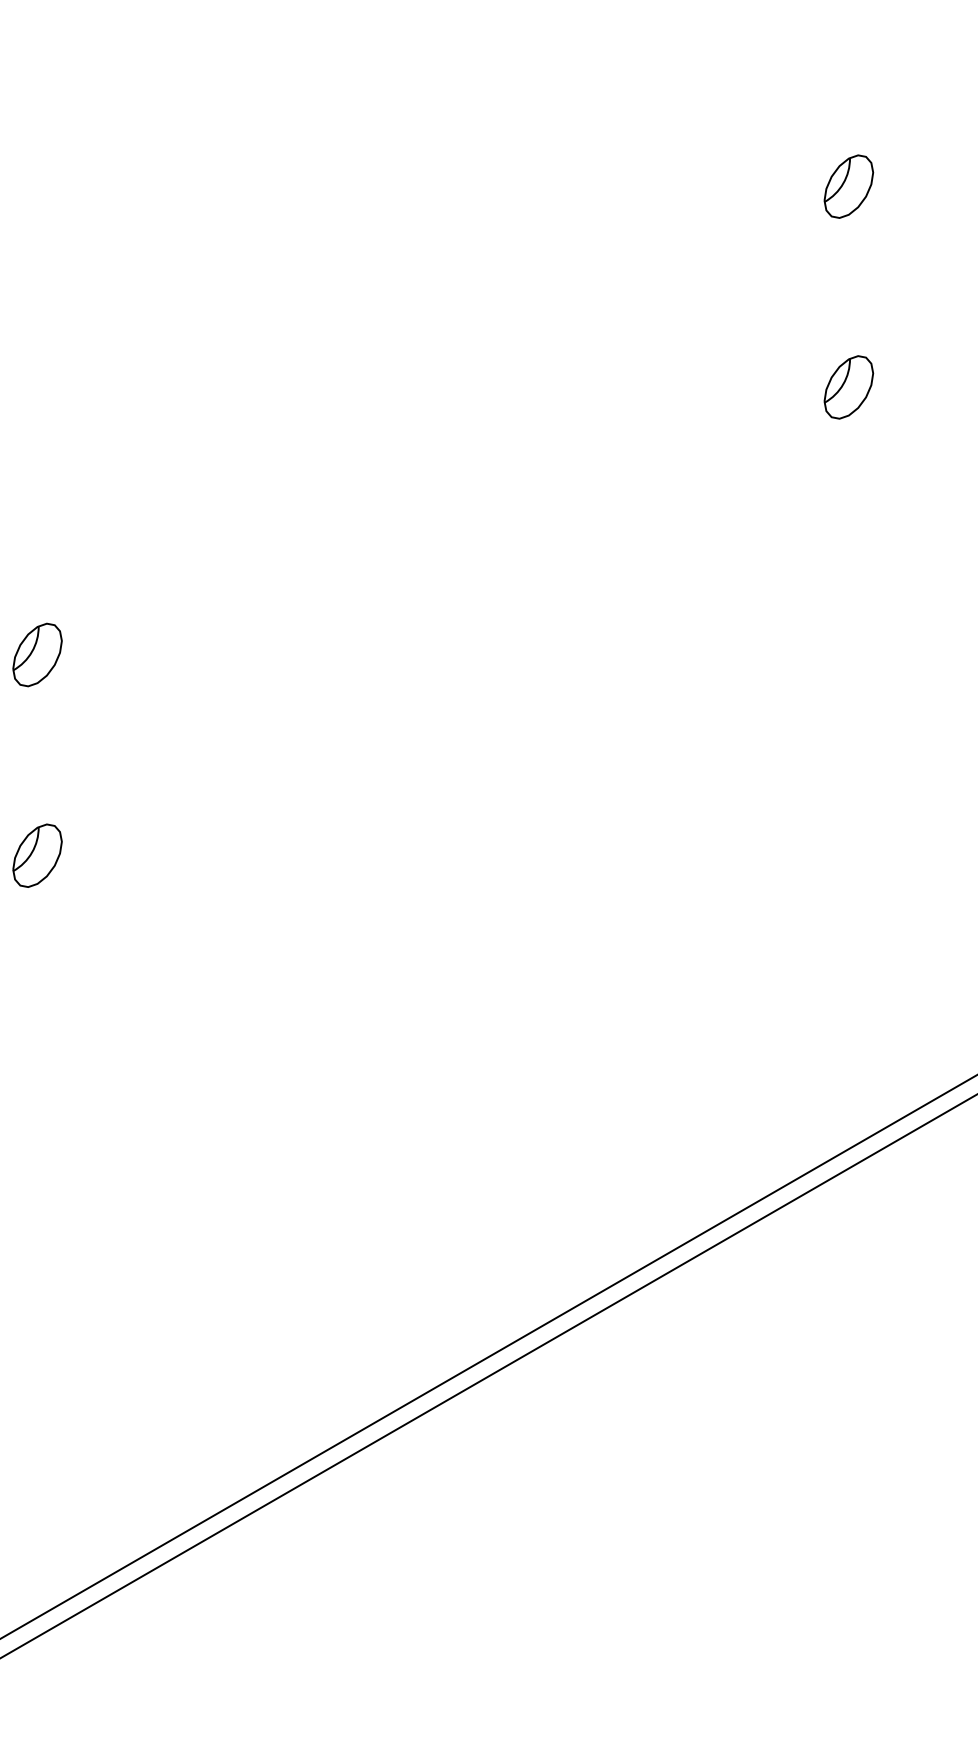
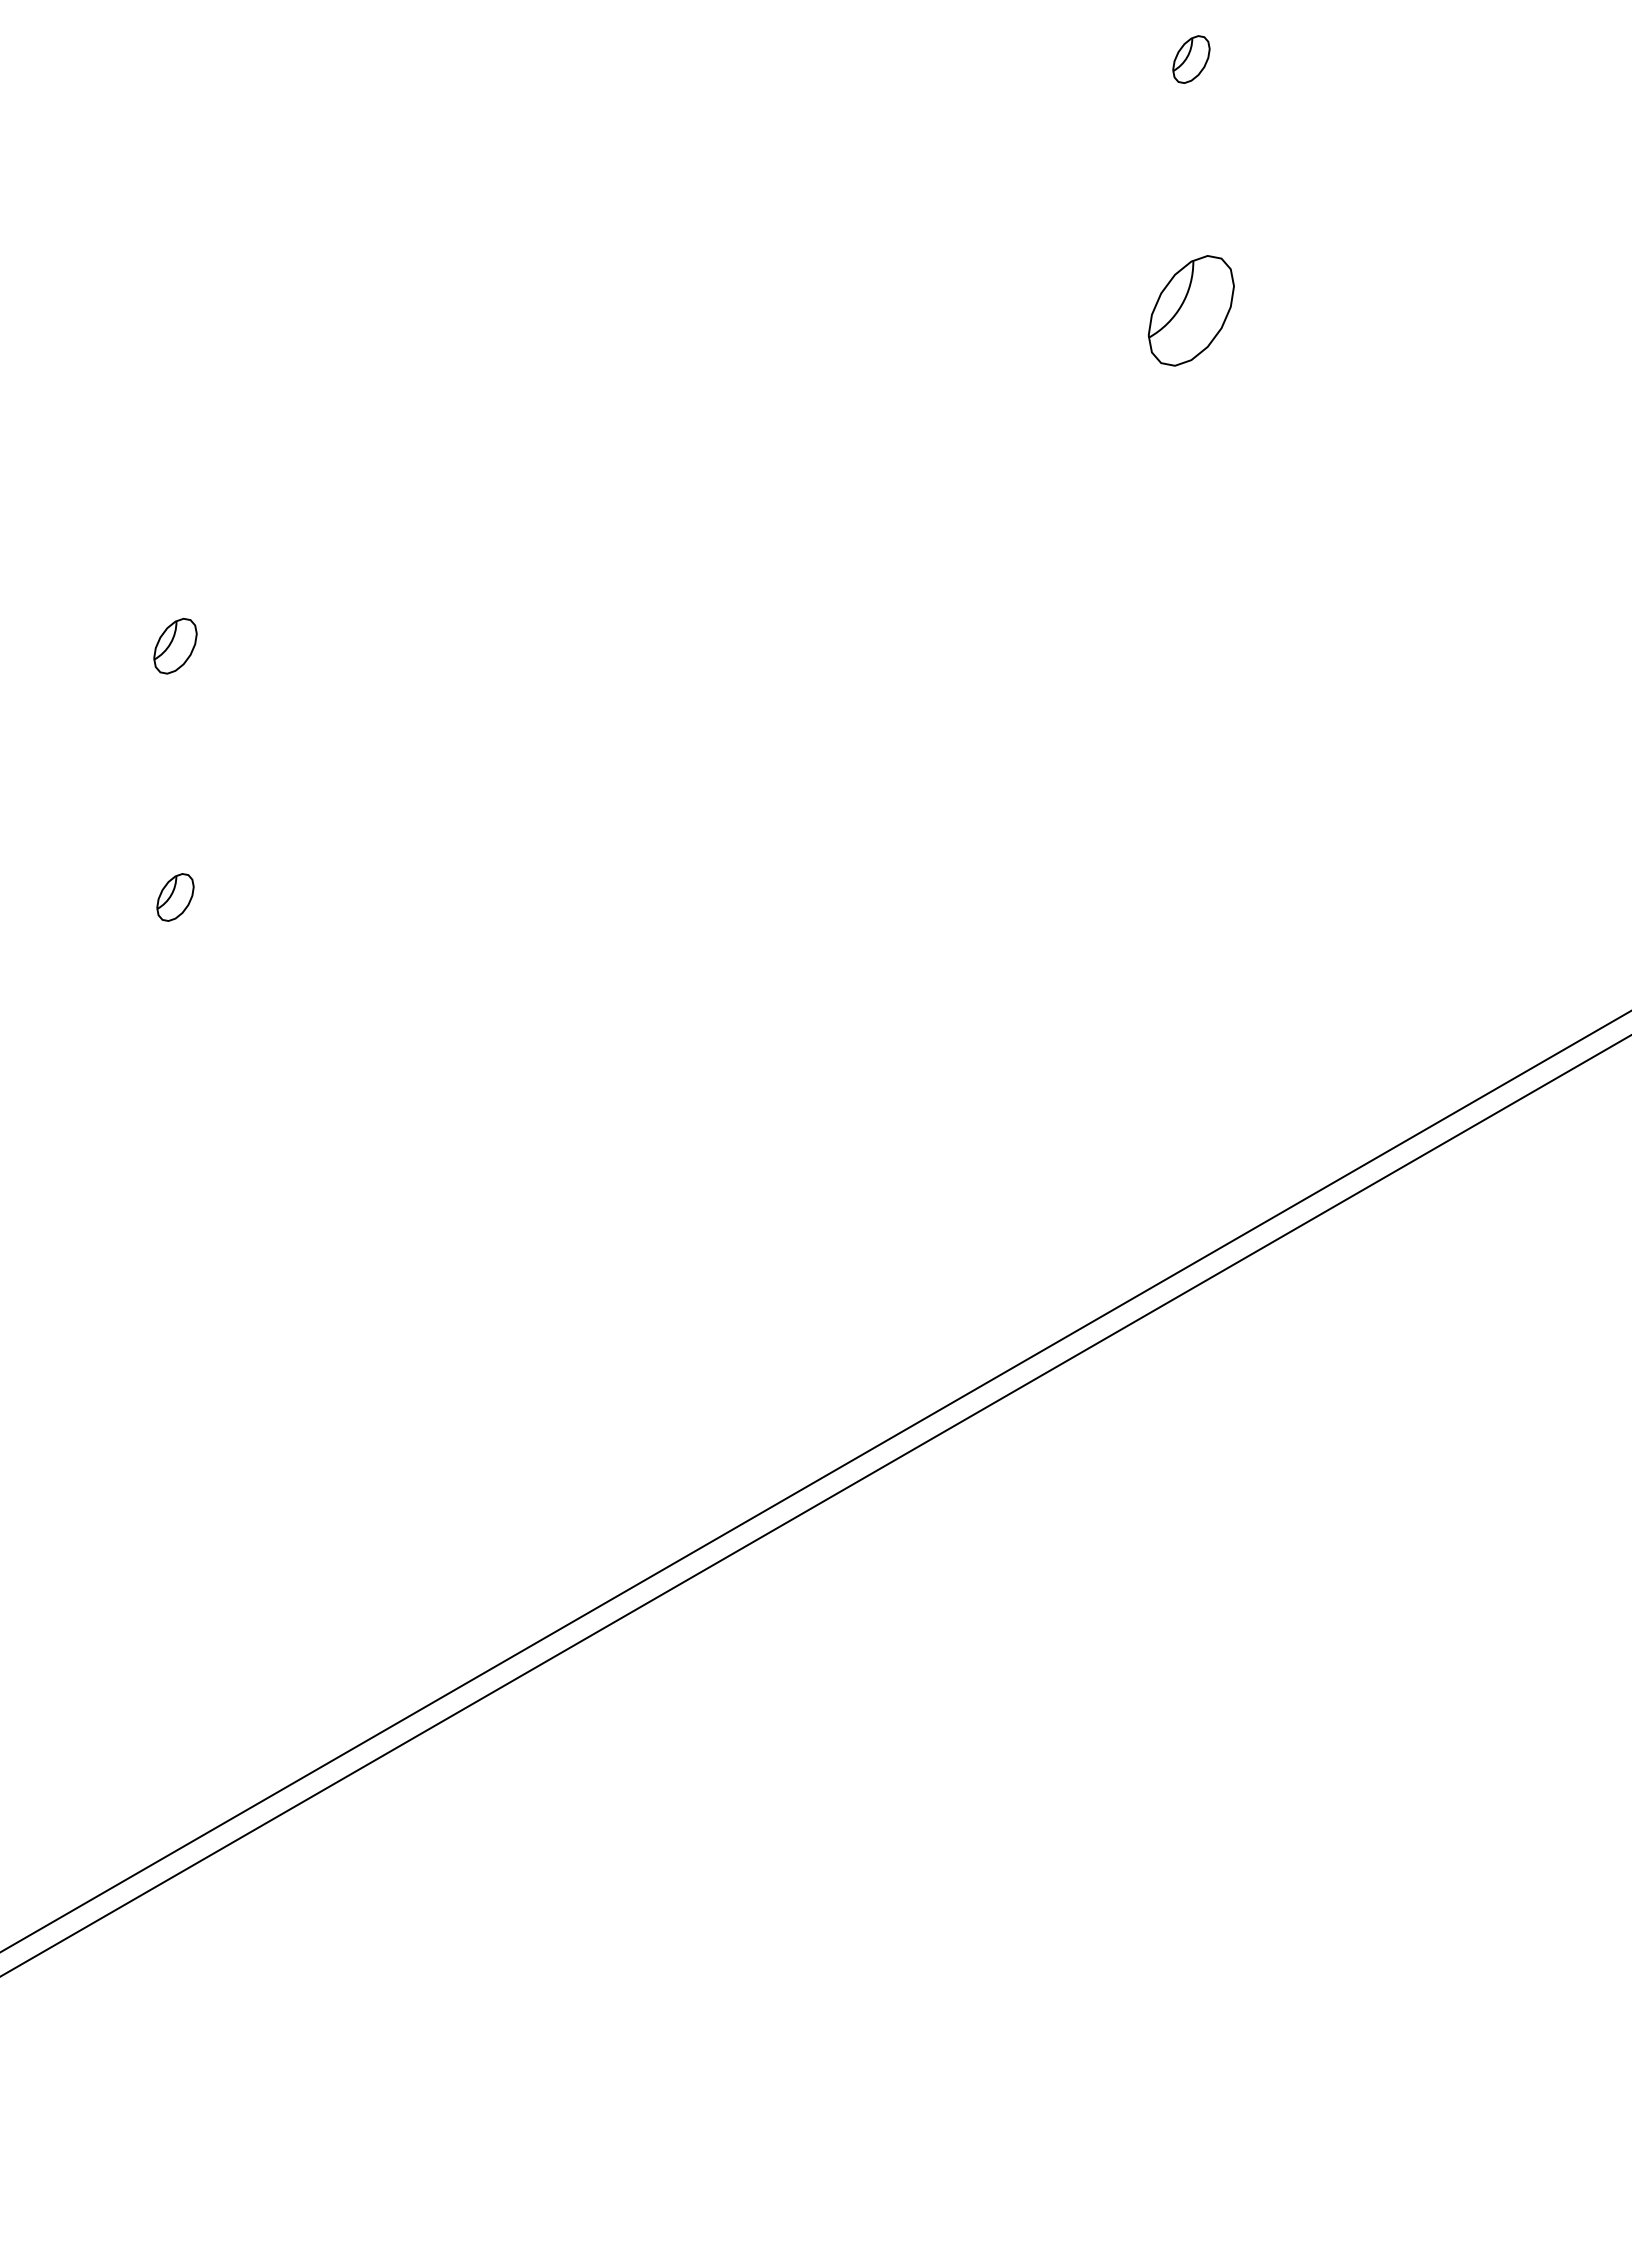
part: (848, 186) -> (1191, 59), size x0.6
part: (848, 387) -> (1191, 311), size x1.4
part: (37, 655) -> (175, 646), size x0.7
part: (37, 855) -> (175, 897), size x0.6

